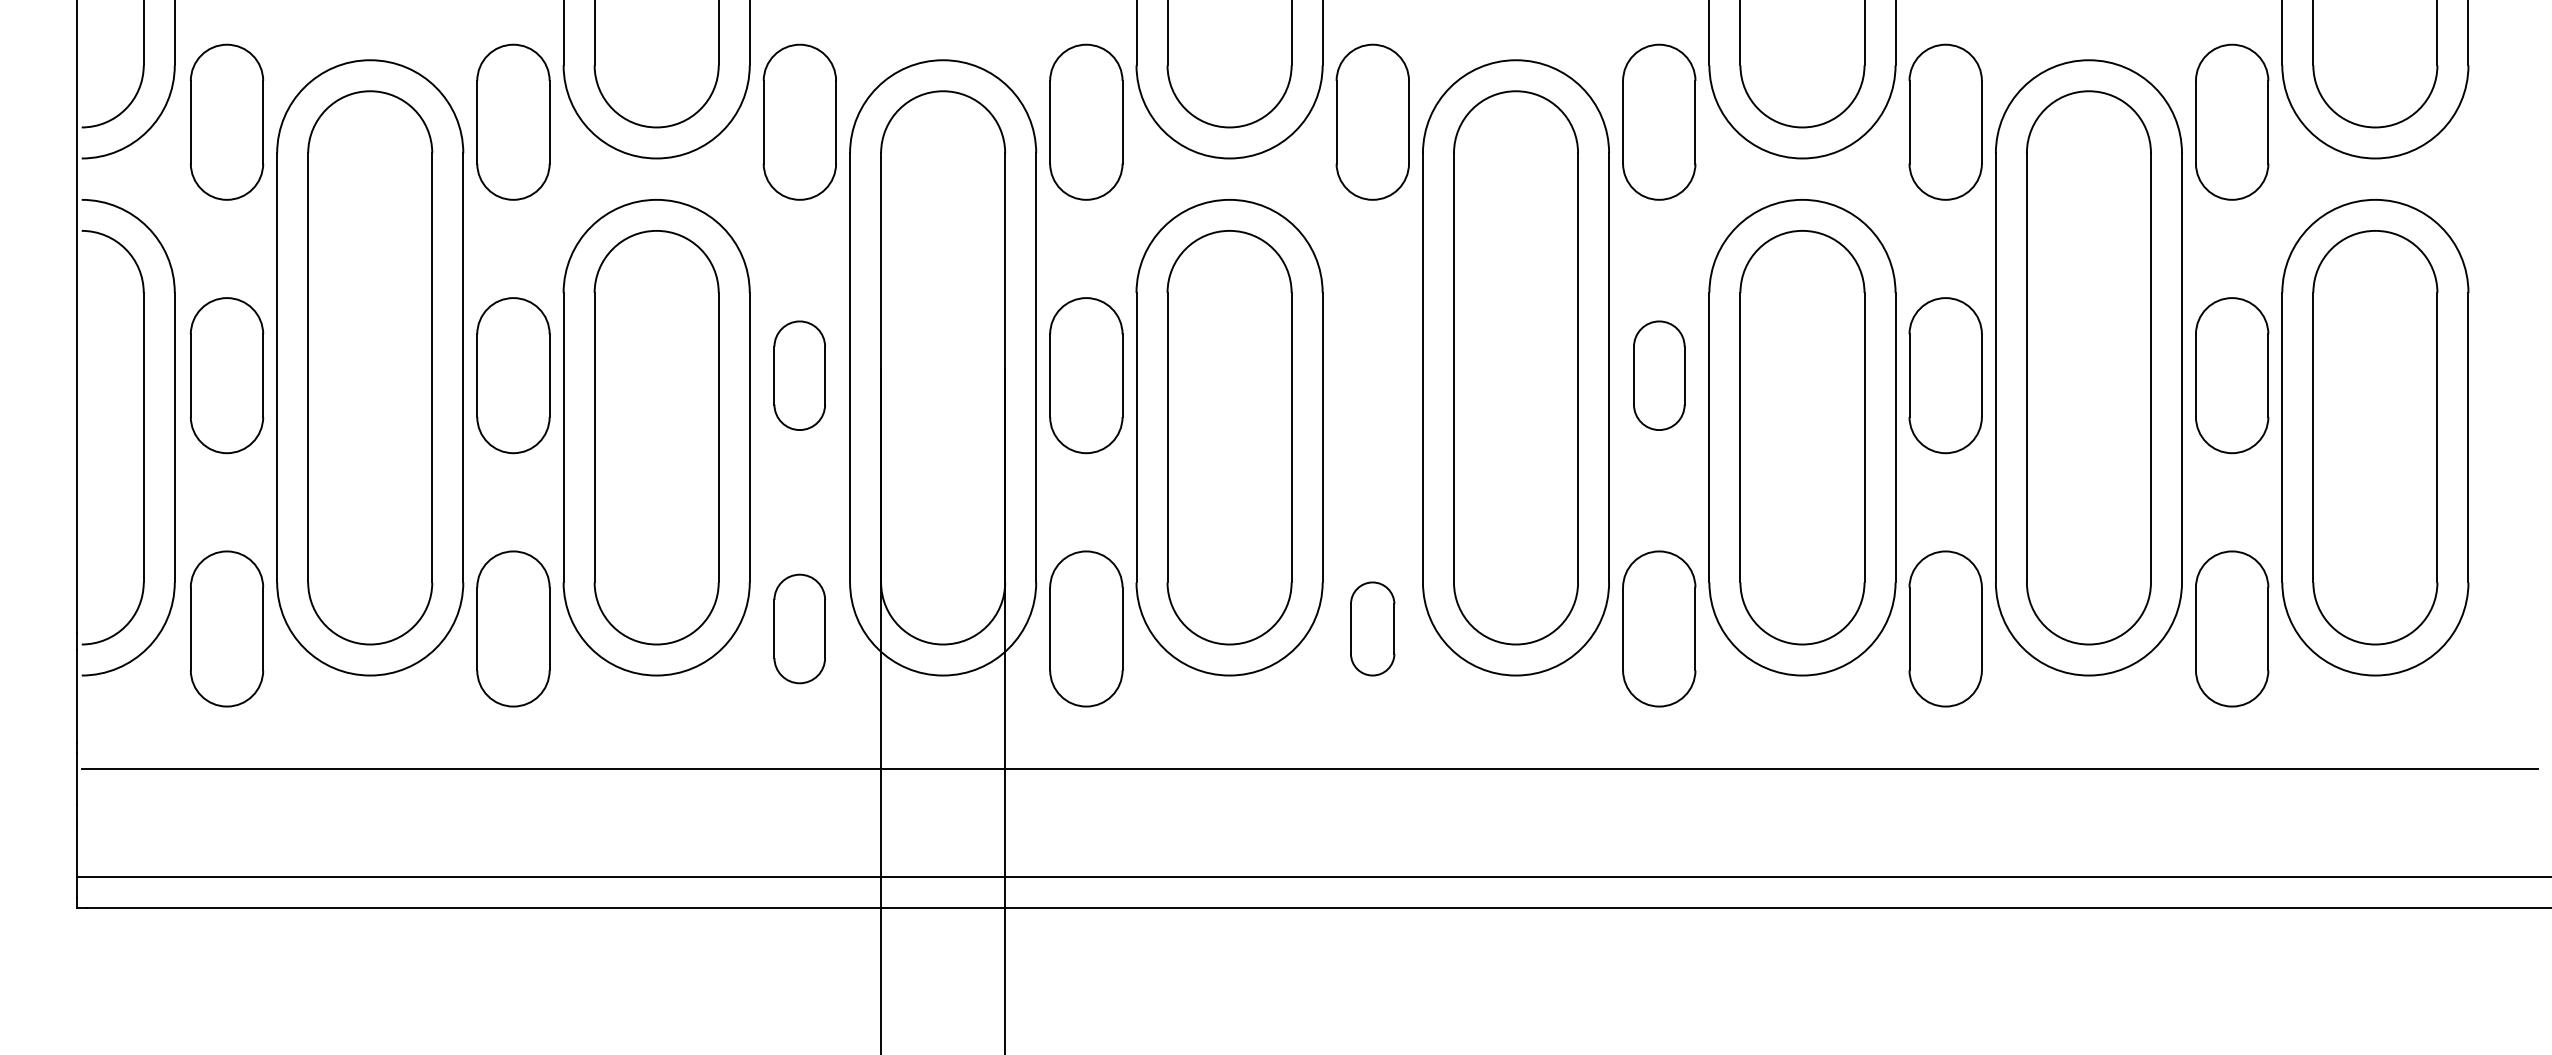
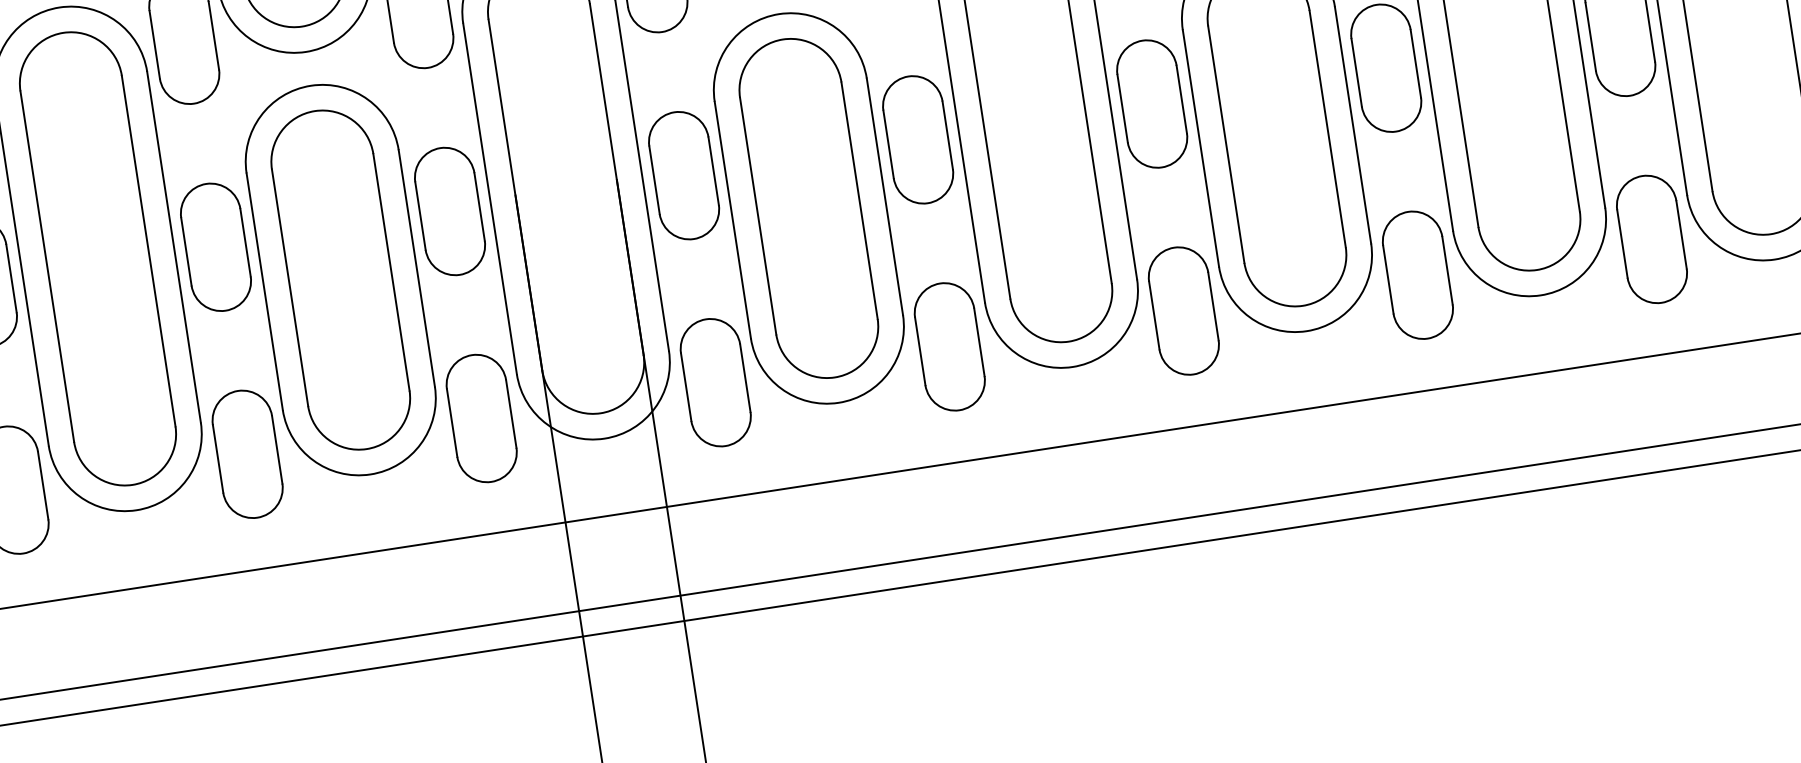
part: (799, 375) -> (449, 211), size x1.43
part: (1372, 375) -> (917, 139), added
part: (1659, 375) -> (1152, 103), size x1.43
part: (799, 628) -> (481, 418), size x1.43
part: (1372, 628) -> (949, 346), size x1.67

